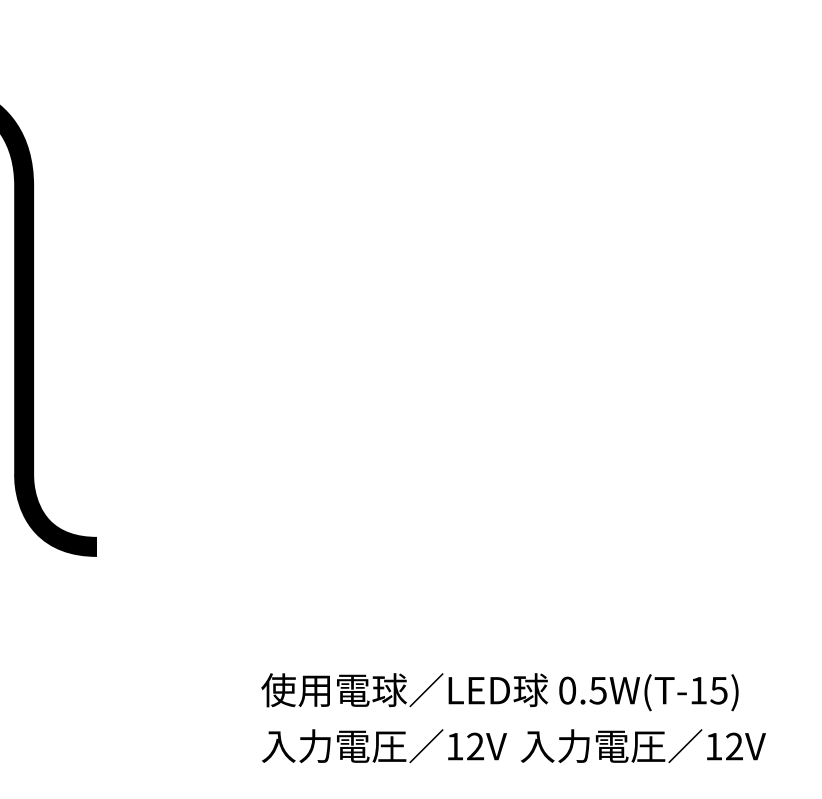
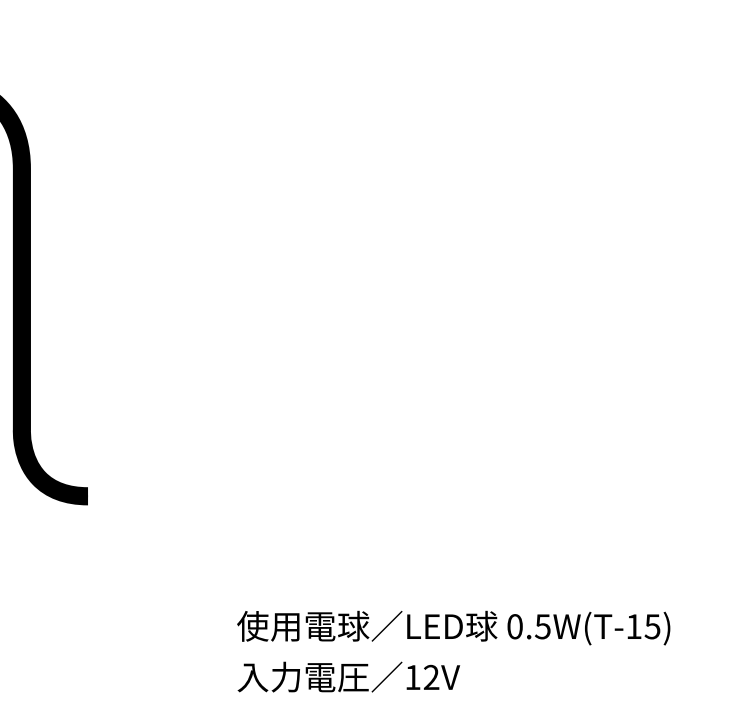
part: (642, 745) -> (583, 676), removed

